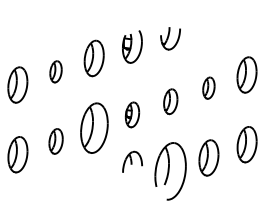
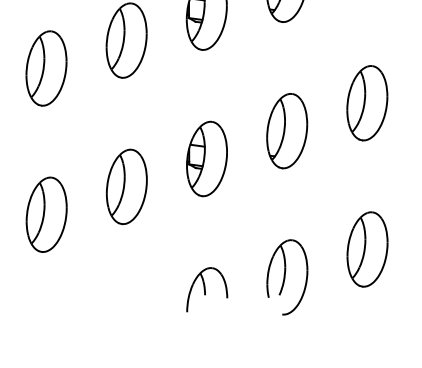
part: (55, 71) -> (45, 67), size x1.67
part: (208, 87) -> (366, 101), size x1.67
part: (170, 101) -> (286, 130), size x1.43
part: (132, 114) -> (207, 158), size x1.43
part: (93, 127) -> (125, 185), size x0.71
part: (55, 141) -> (45, 214), size x1.43
part: (132, 161) -> (207, 288), moved
part: (170, 170) -> (286, 275), size x0.62

